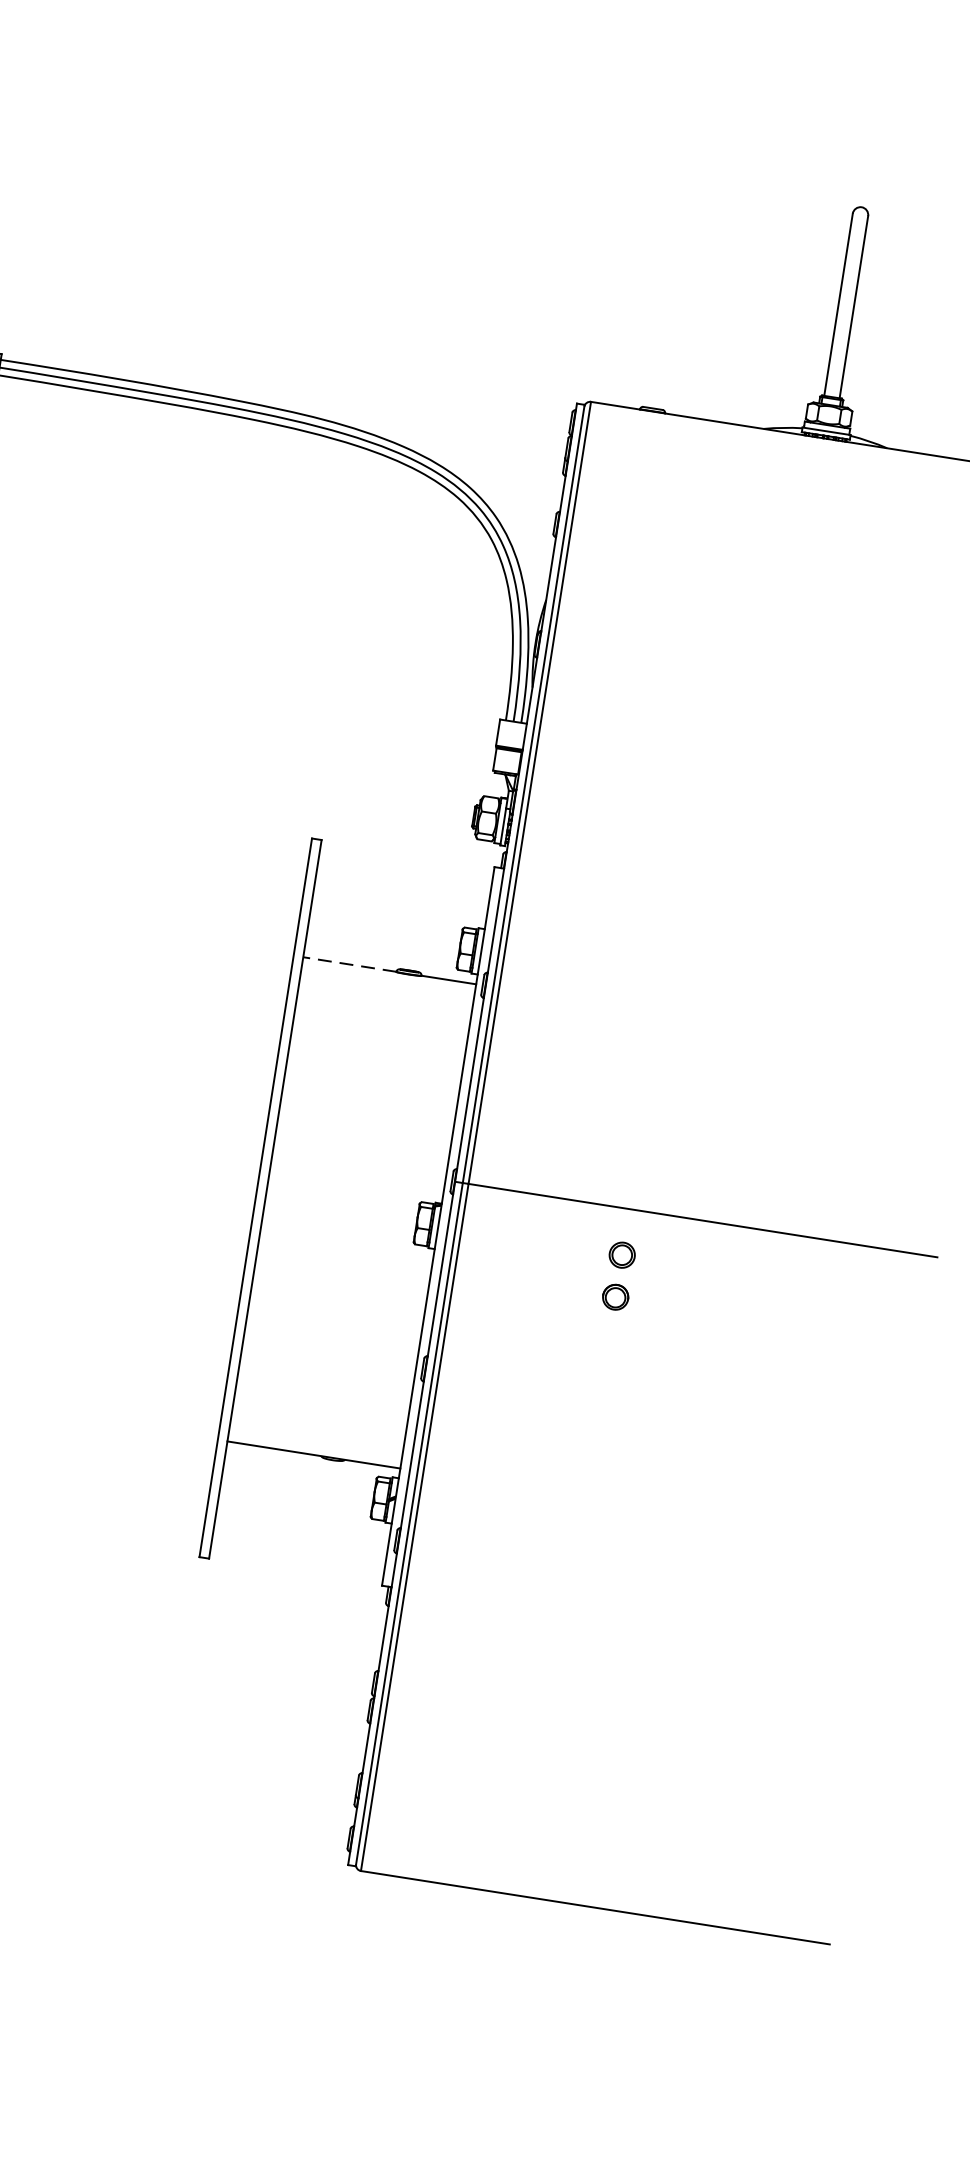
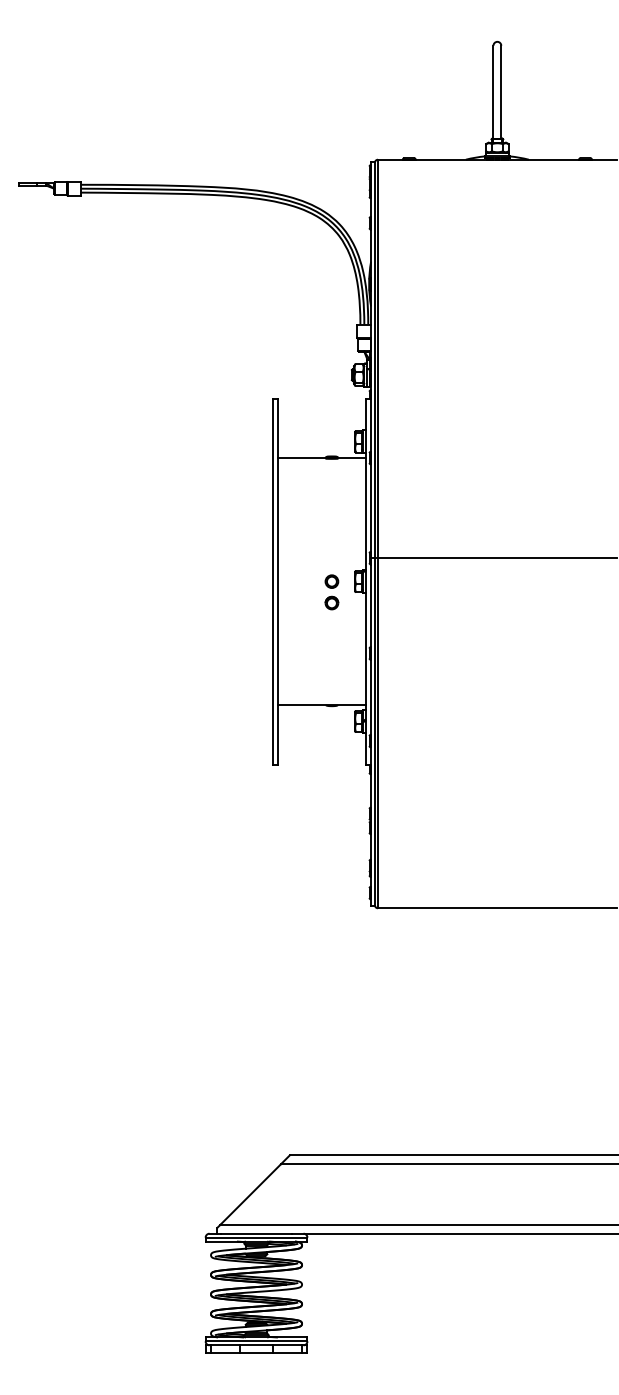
line: (349, 964) -> (301, 458), dashed -> solid
part: (618, 1276) -> (331, 592), moved

